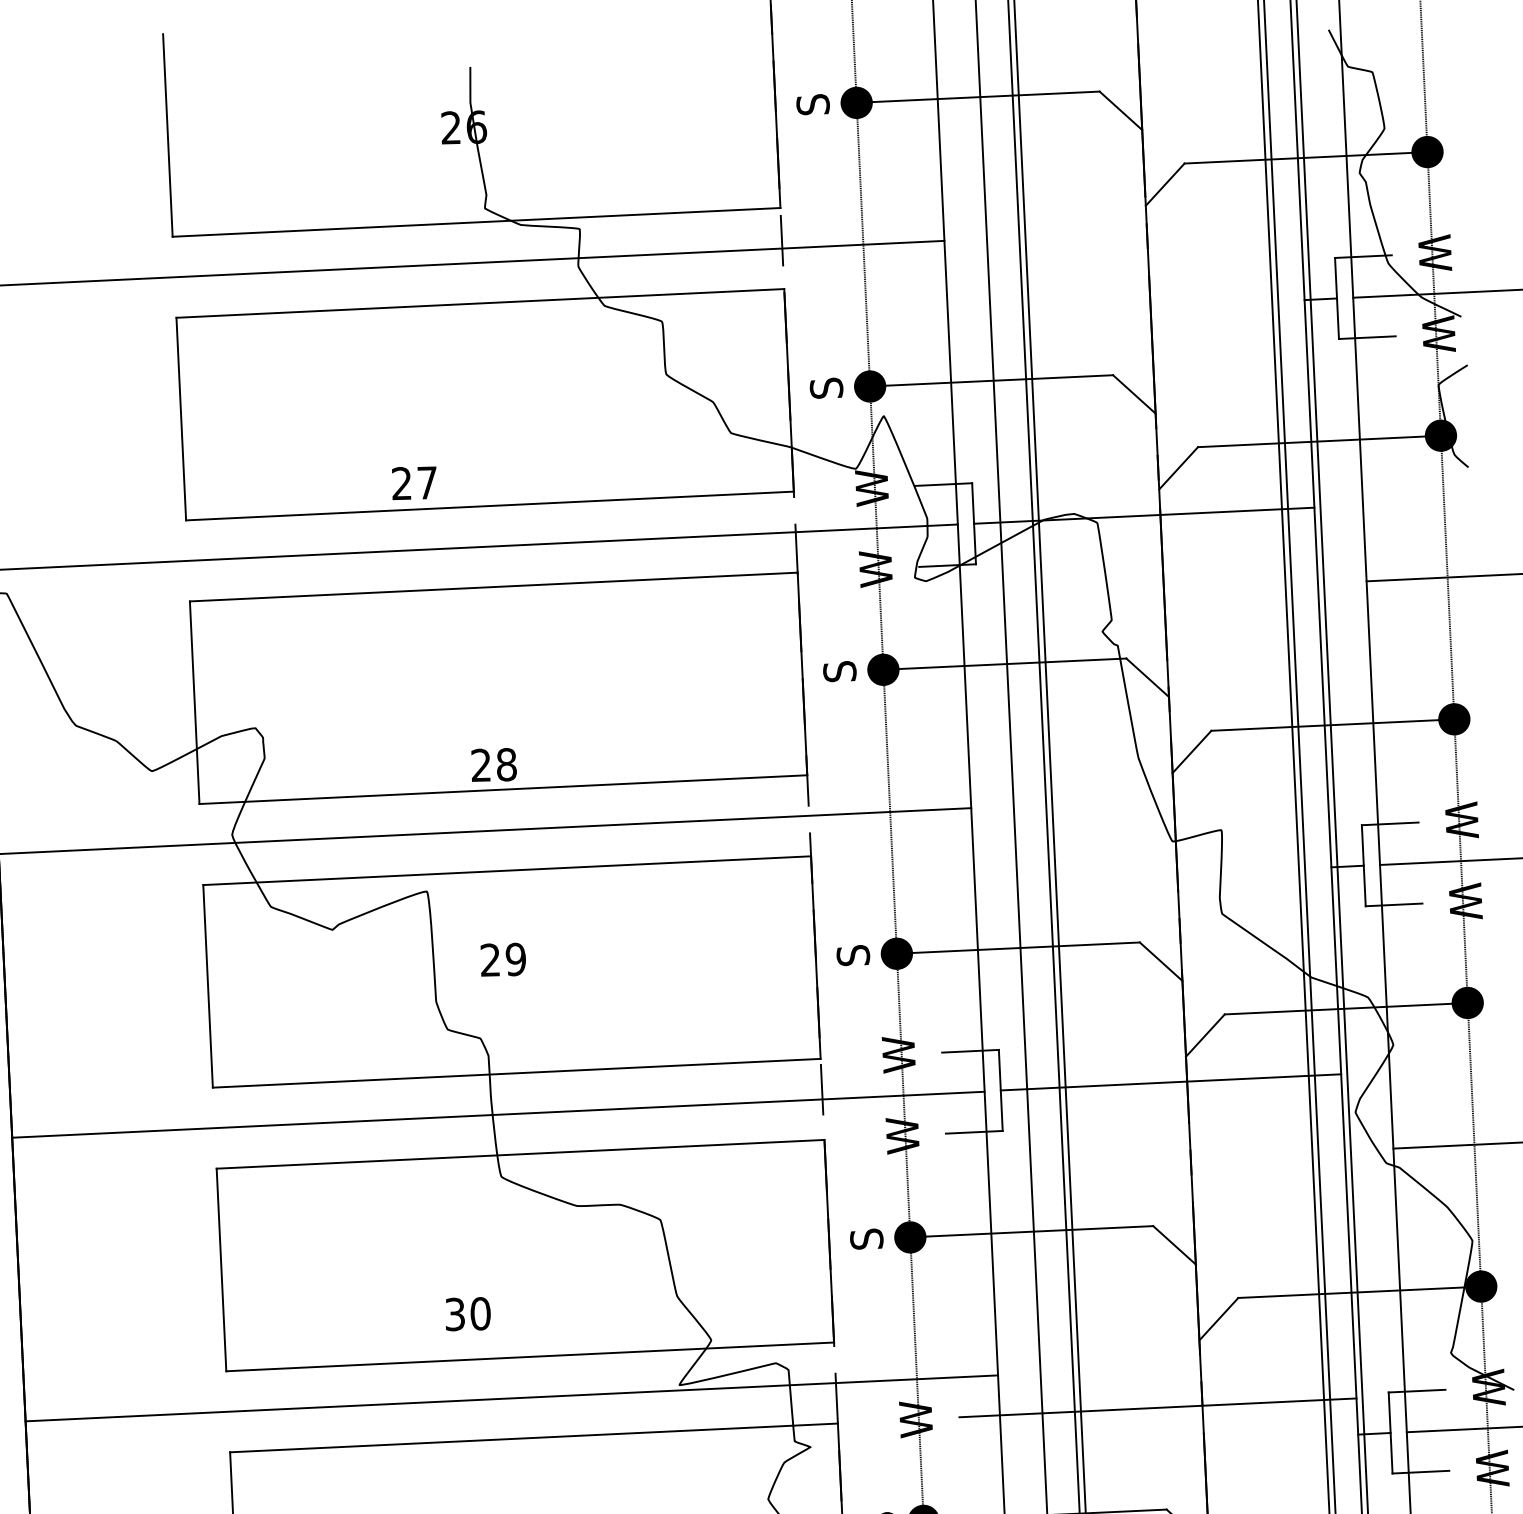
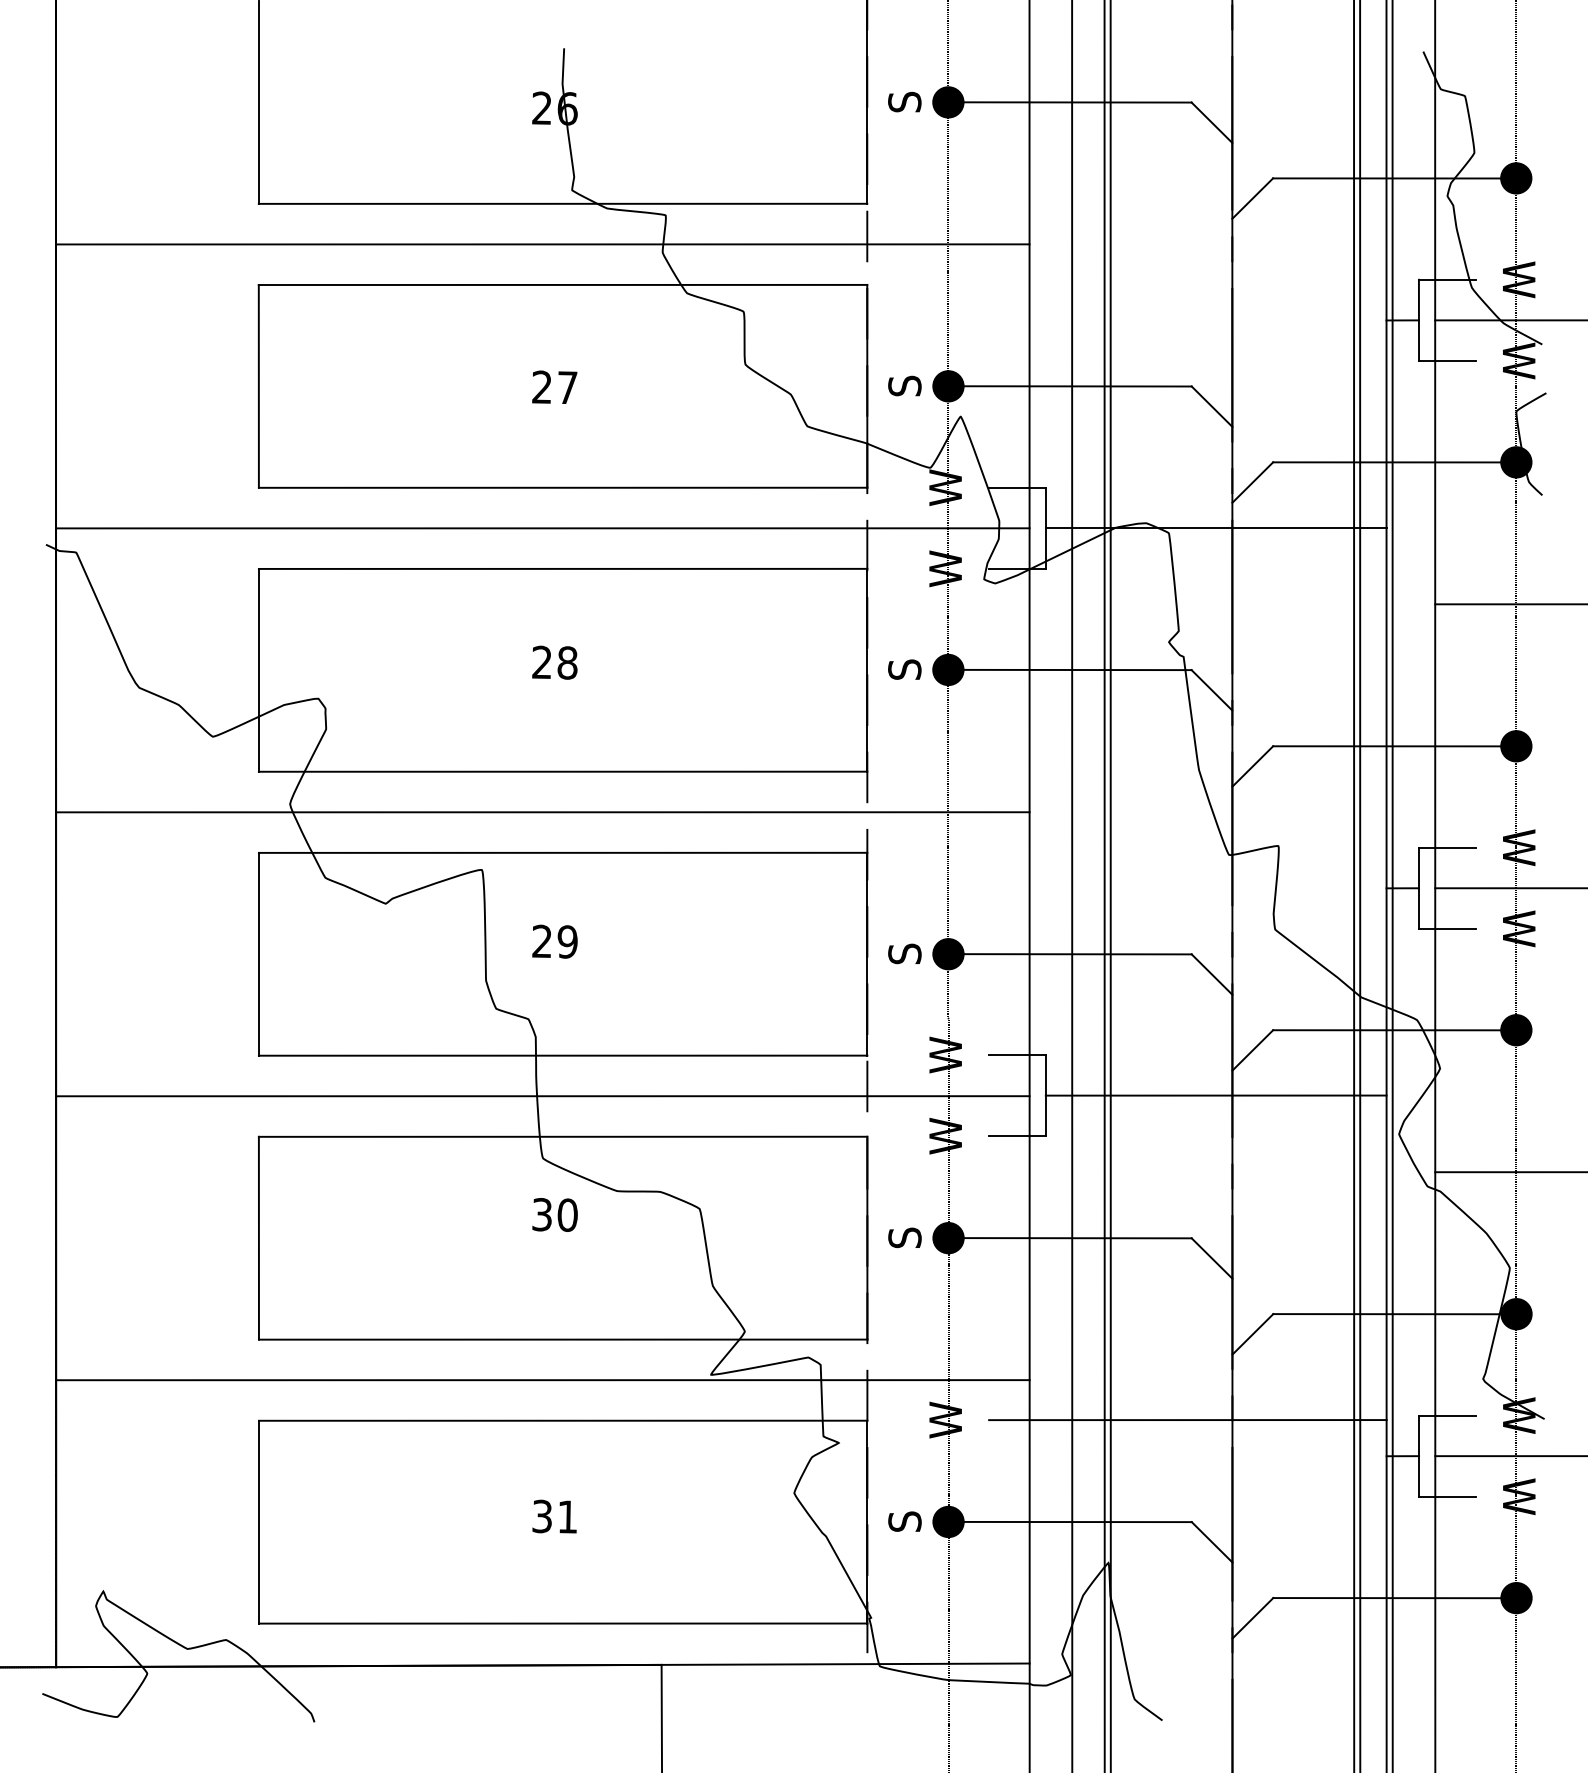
text: (414, 482) -> (554, 386), moved
text: (493, 764) -> (554, 662), moved
text: (467, 1313) -> (554, 1214), moved

